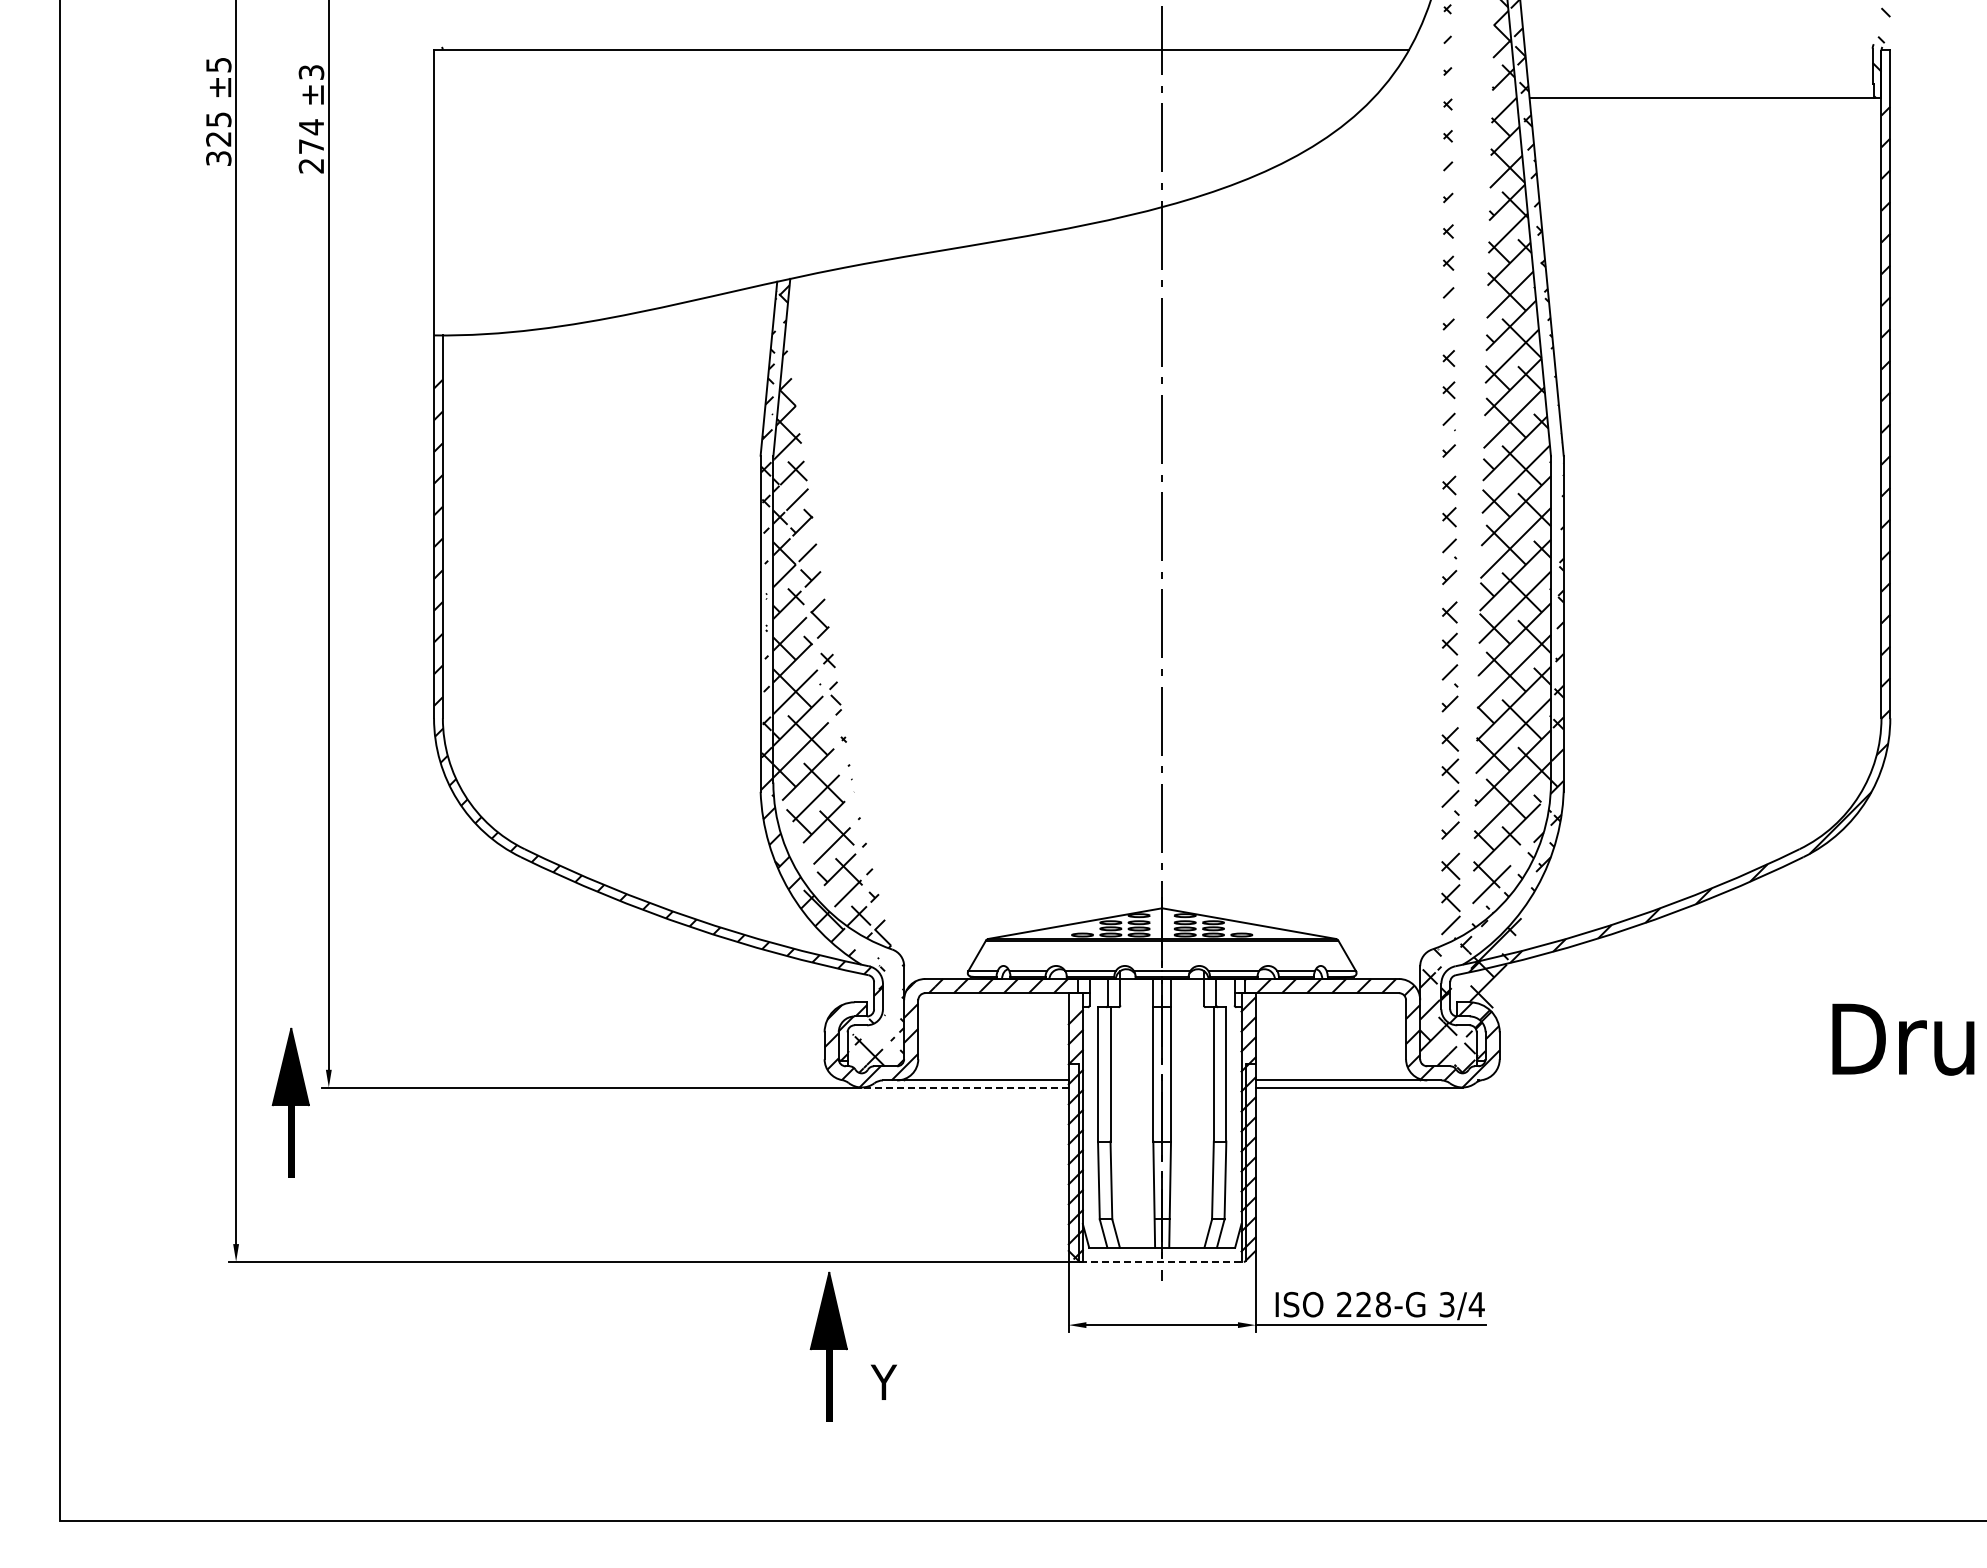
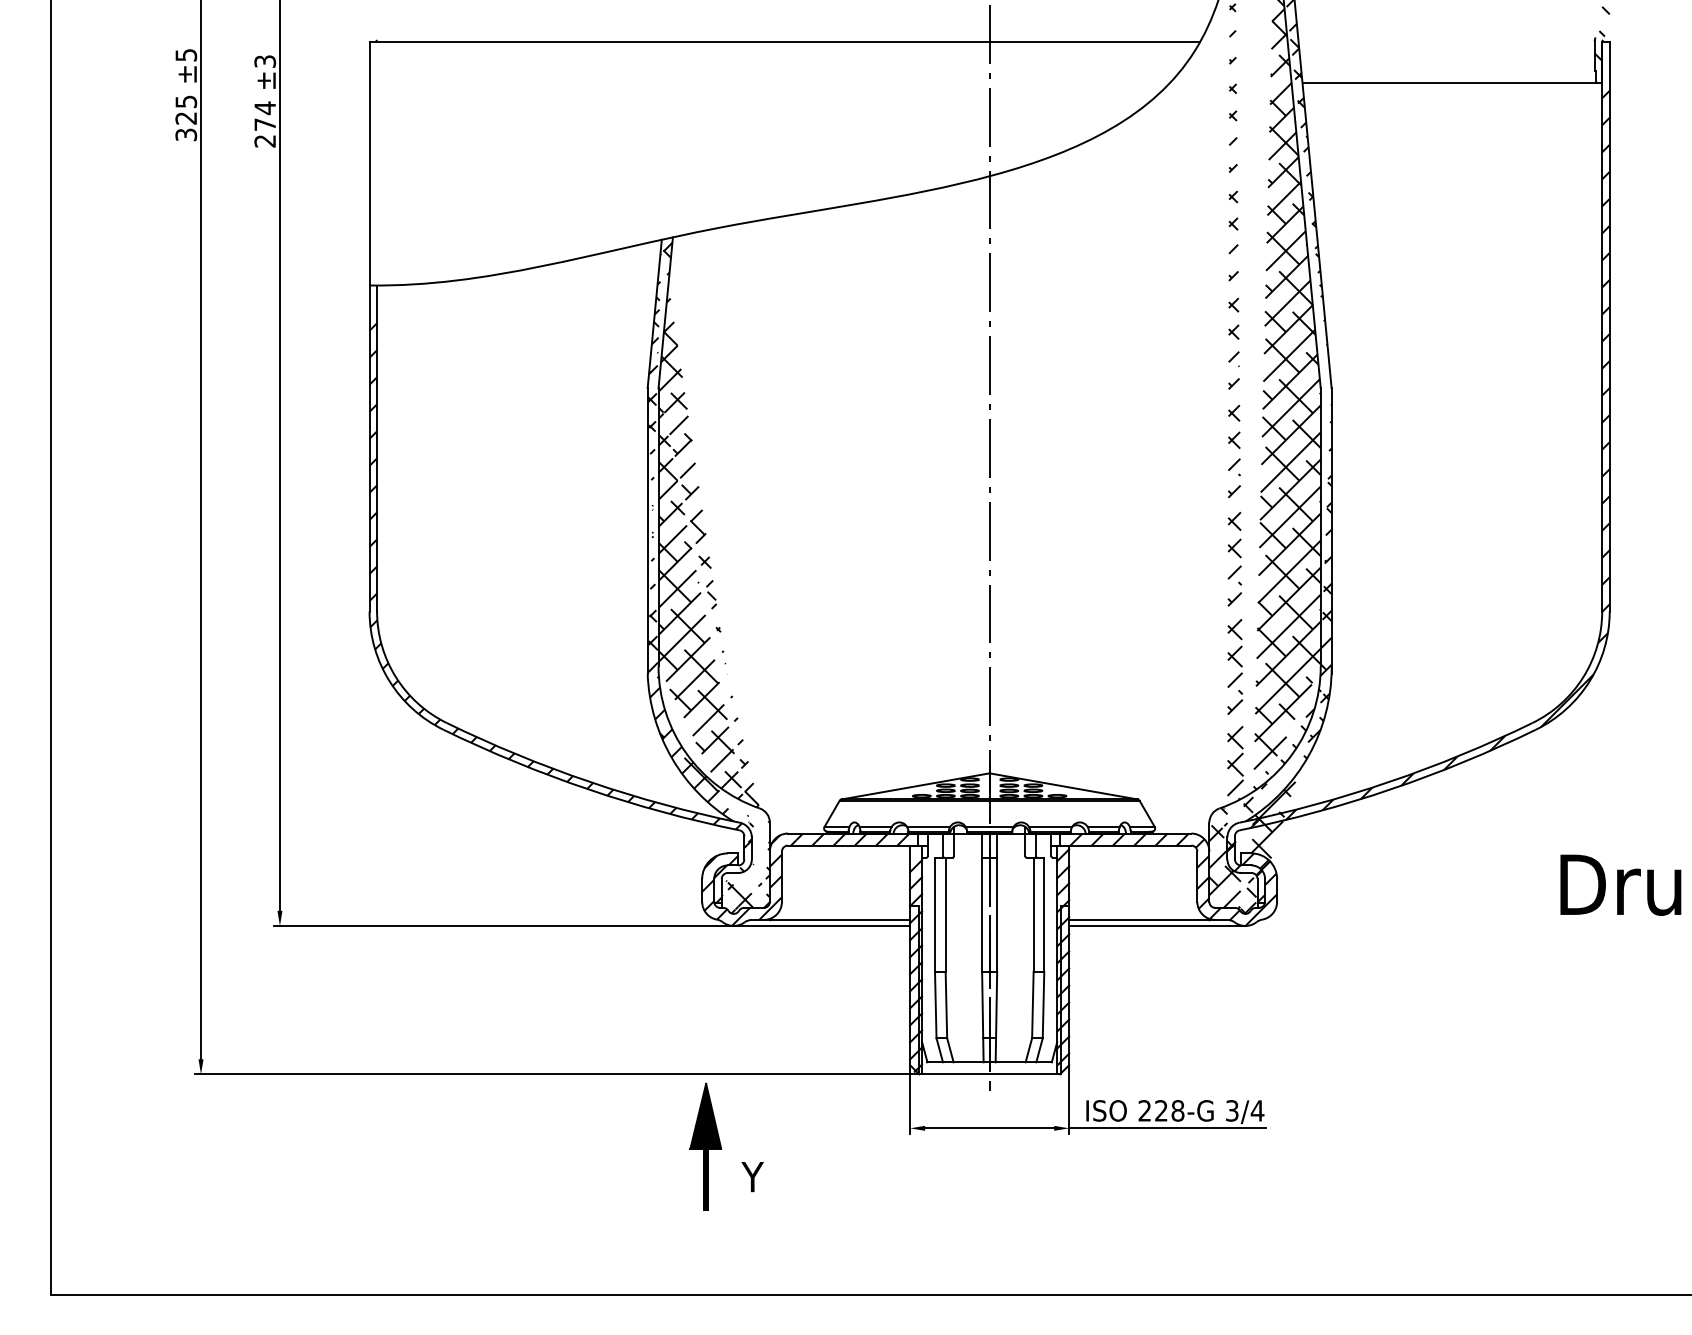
line: (965, 1087) -> (822, 925), dashed -> solid
part: (290, 1102) -> (247, 938), removed
line: (1162, 1261) -> (989, 1074), dashed -> solid

